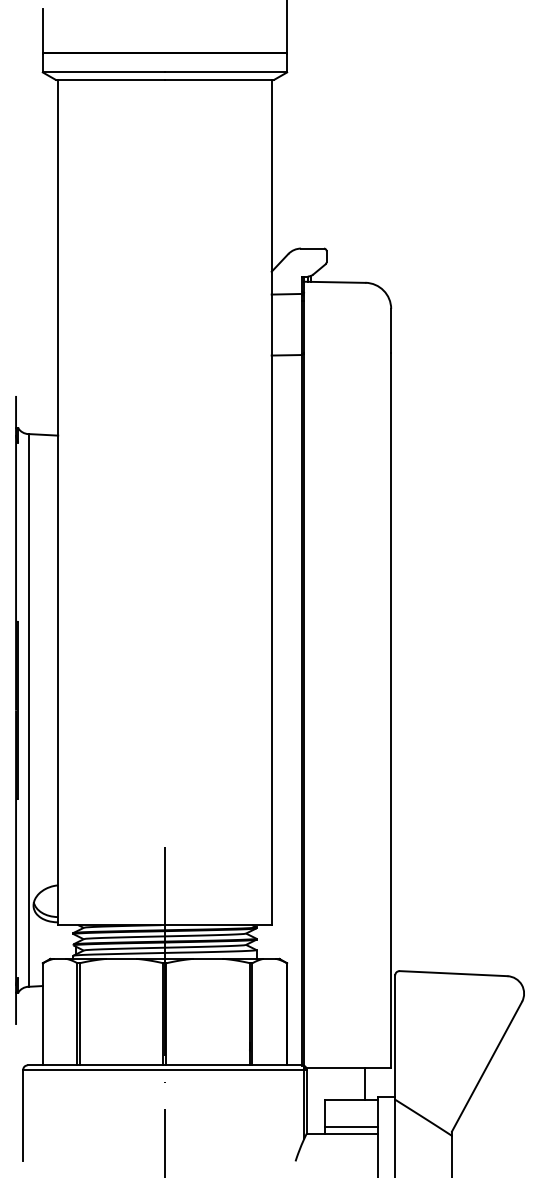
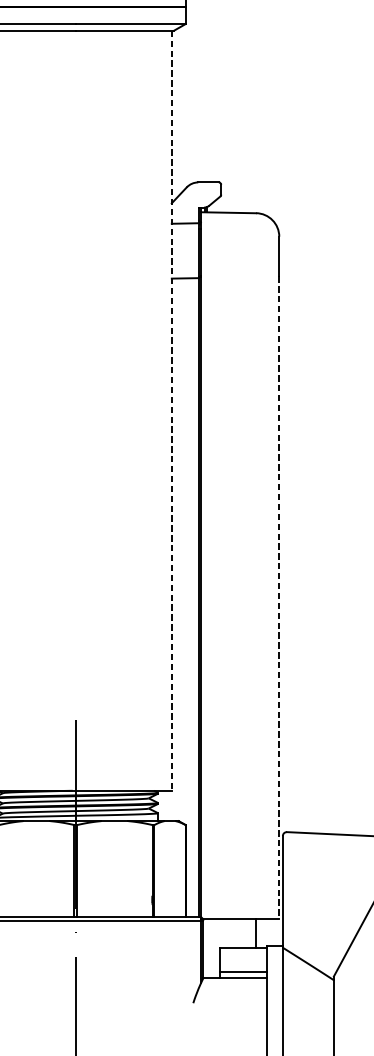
line: (271, 502) -> (171, 410), solid -> dashed
line: (391, 710) -> (279, 597), solid -> dashed

